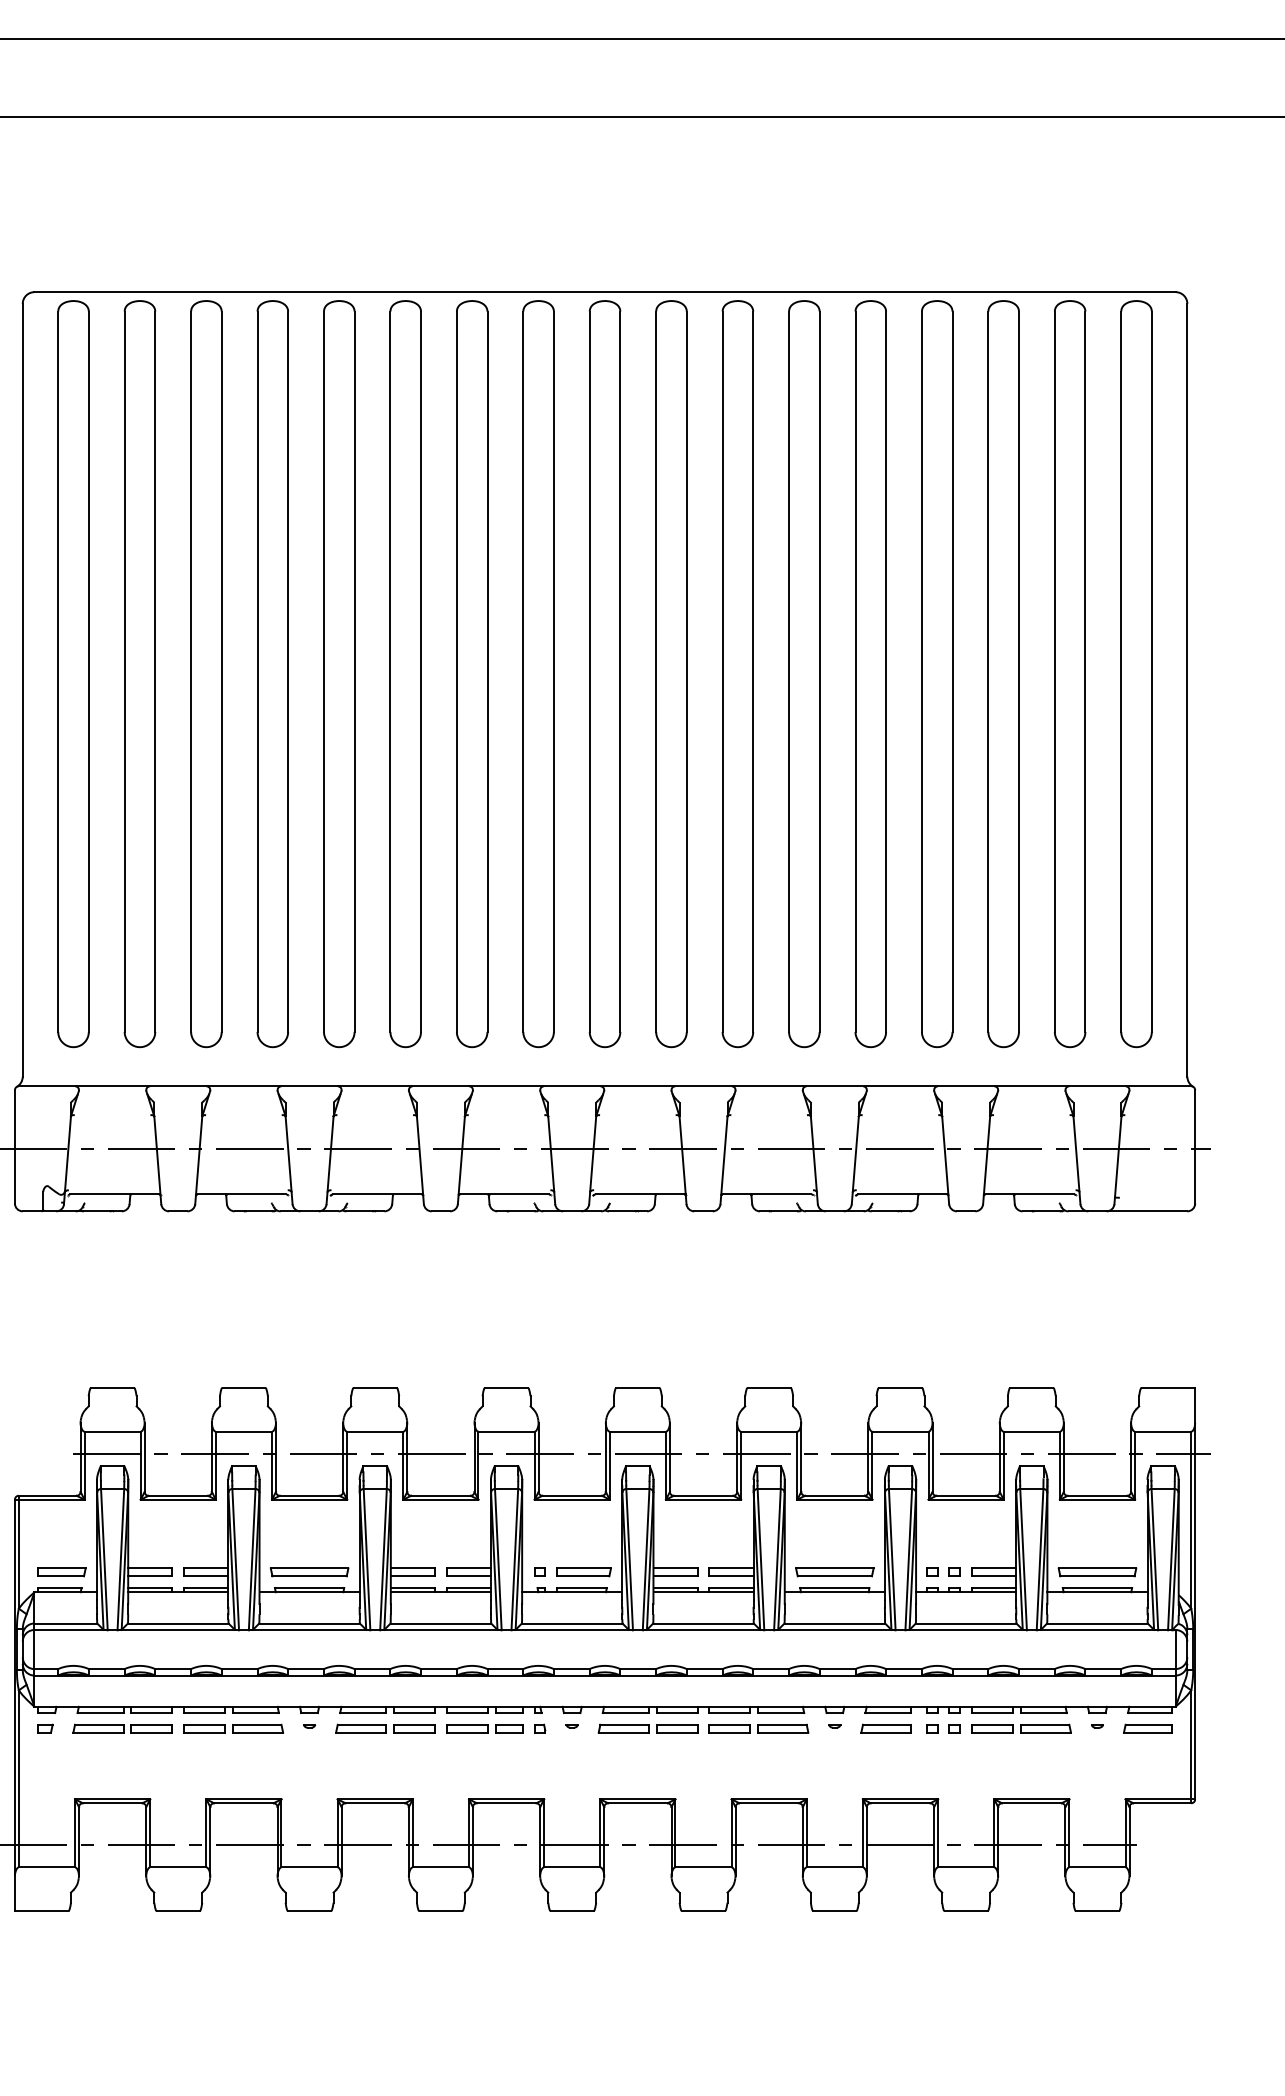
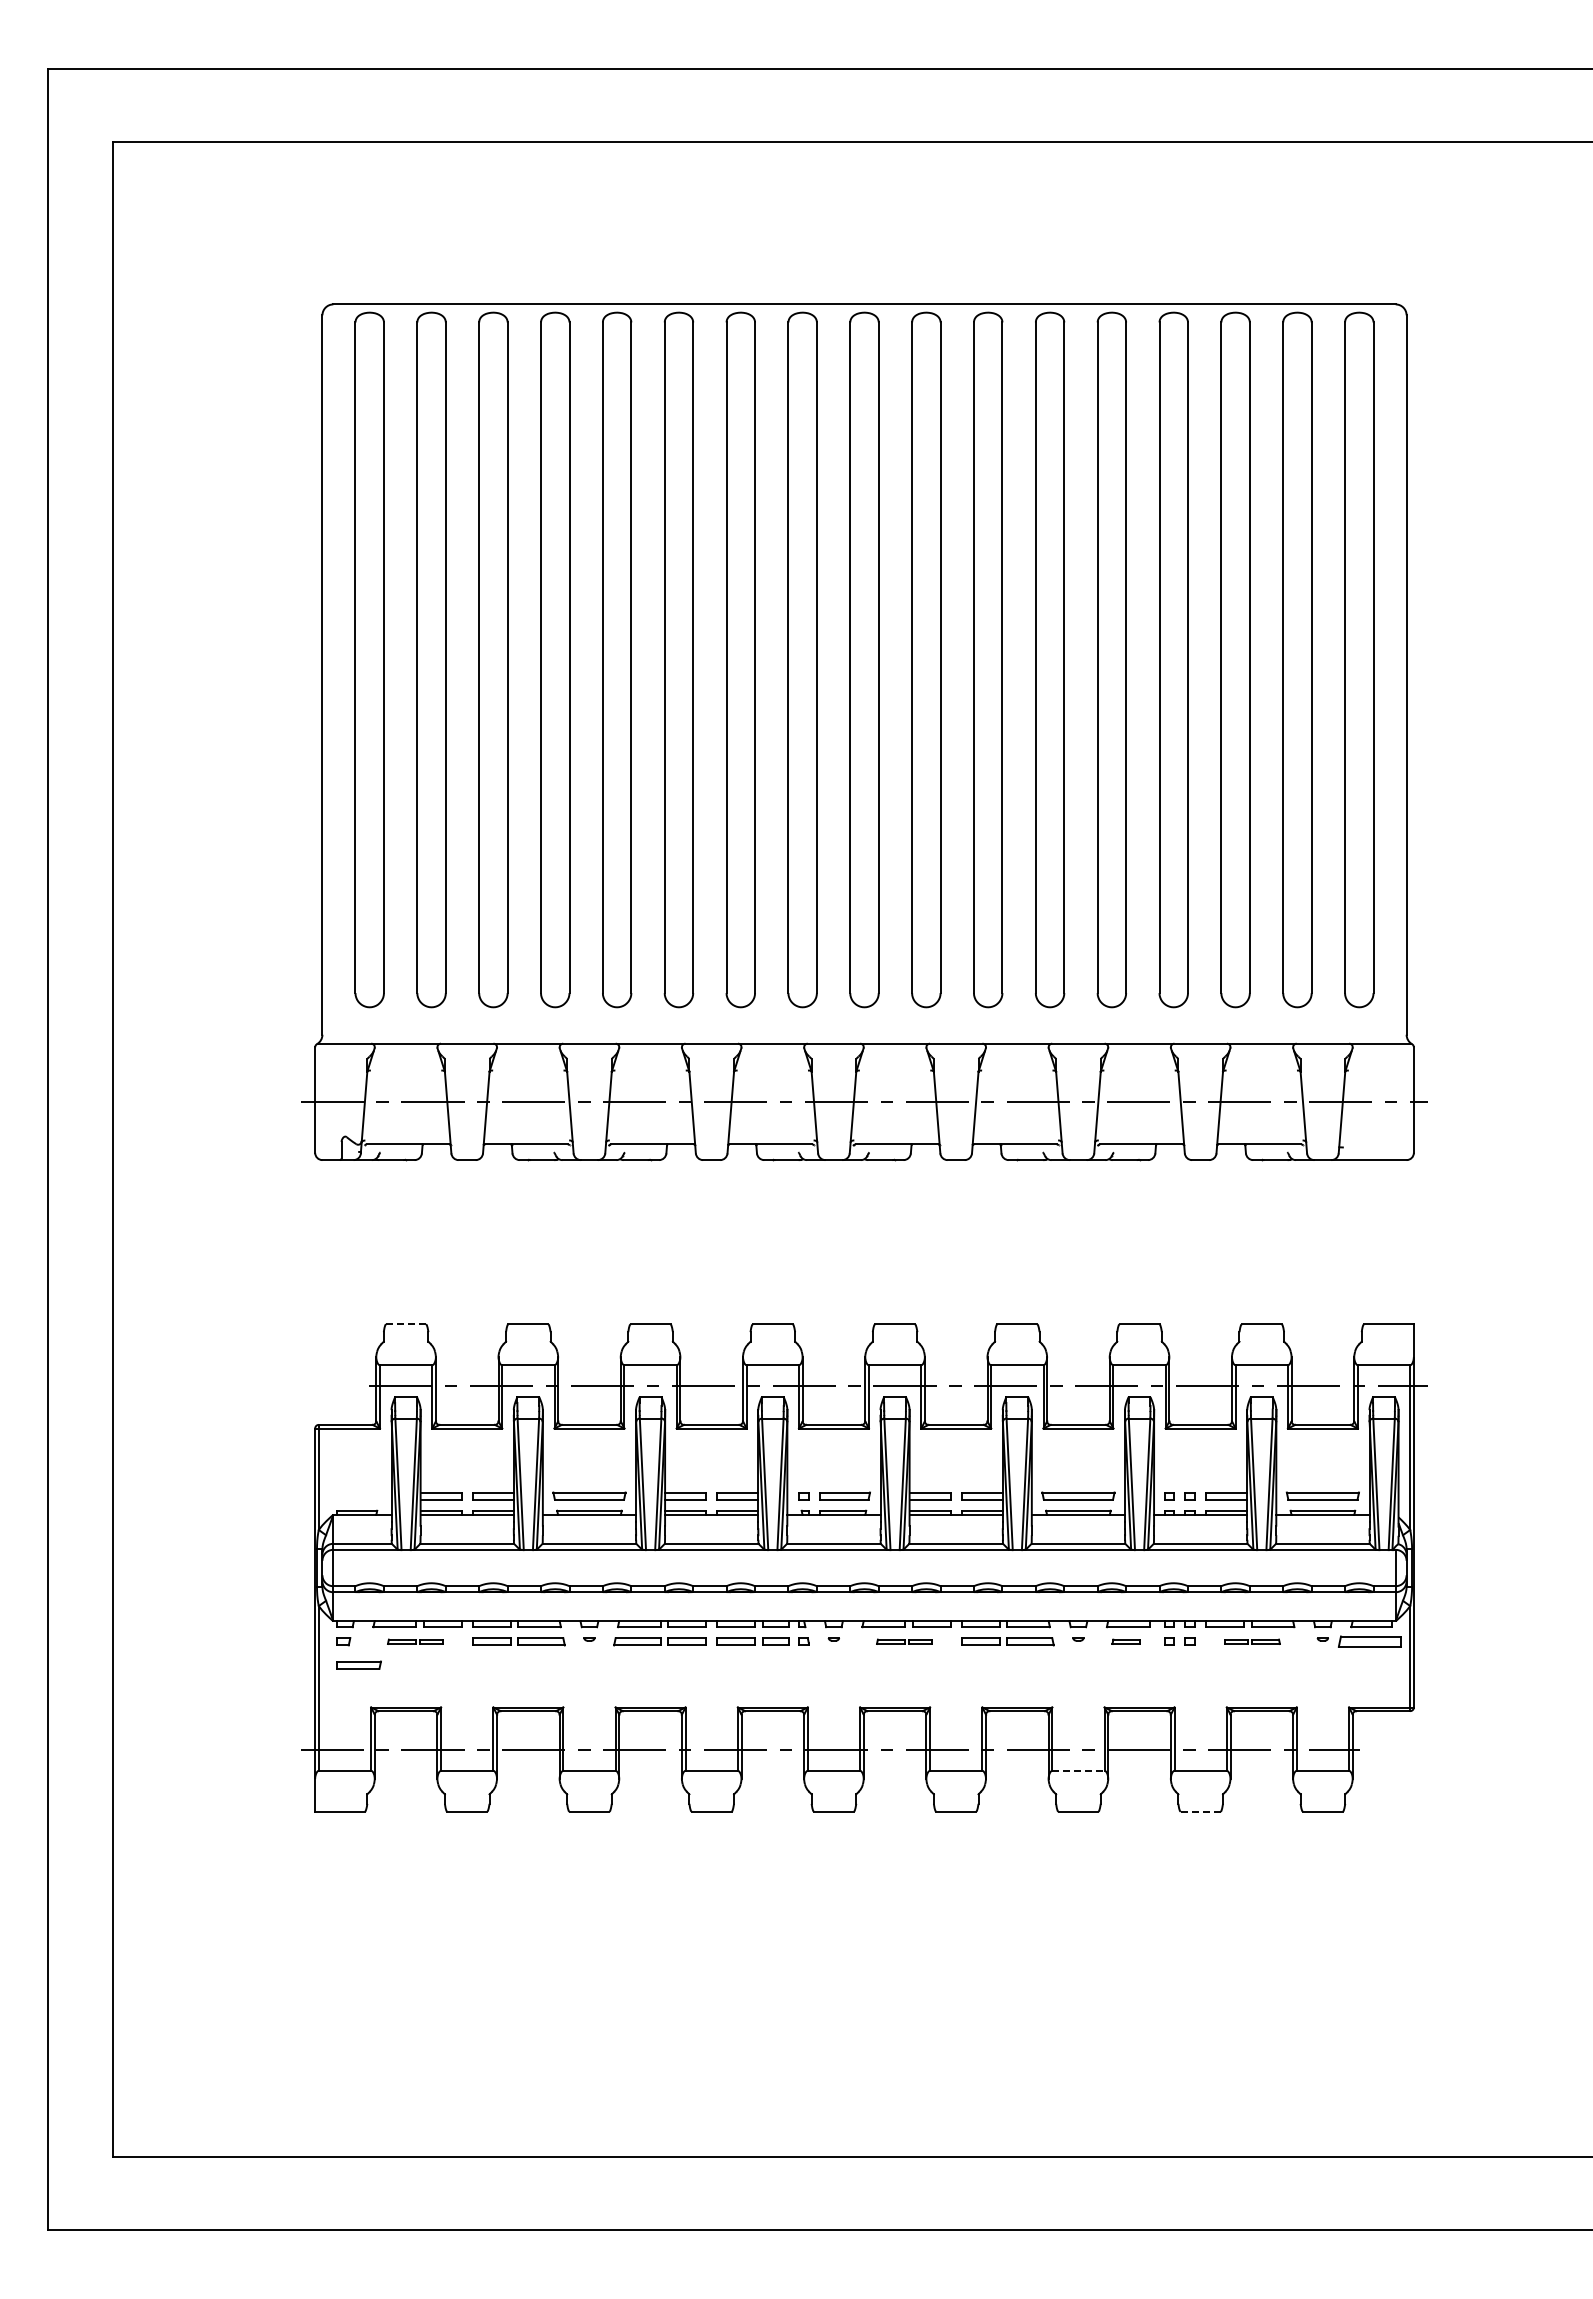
line: (113, 1387) -> (406, 1324), solid -> dashed
part: (61, 1571) -> (358, 1664), moved
part: (122, 1728) -> (415, 1641), size x0.6
part: (647, 1728) -> (904, 1641), size x0.6
part: (886, 1728) -> (1126, 1641), size x0.6
part: (1021, 1728) -> (1252, 1641), size x0.6
part: (1147, 1728) -> (1369, 1641), size x1.4
line: (834, 1867) -> (1078, 1770), solid -> dashed
line: (965, 1911) -> (1200, 1811), solid -> dashed

